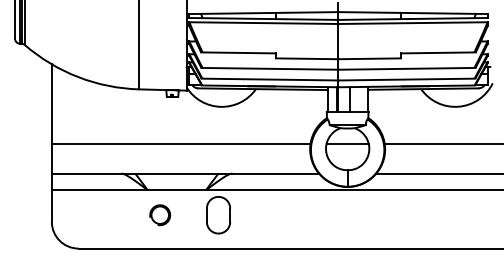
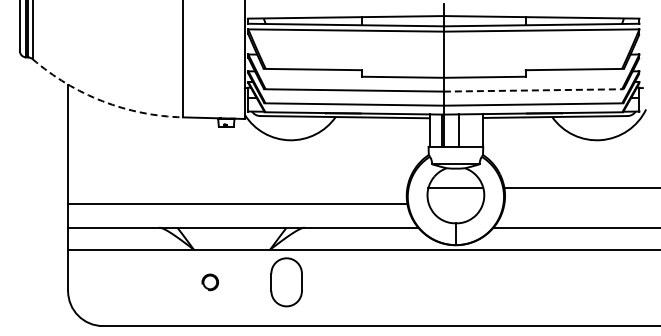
line: (406, 68) -> (533, 90), solid -> dashed
arc: (78, 77) -> (102, 101), solid -> dashed
line: (181, 143) -> (237, 204), moved
part: (160, 215) -> (210, 282), size x0.6

